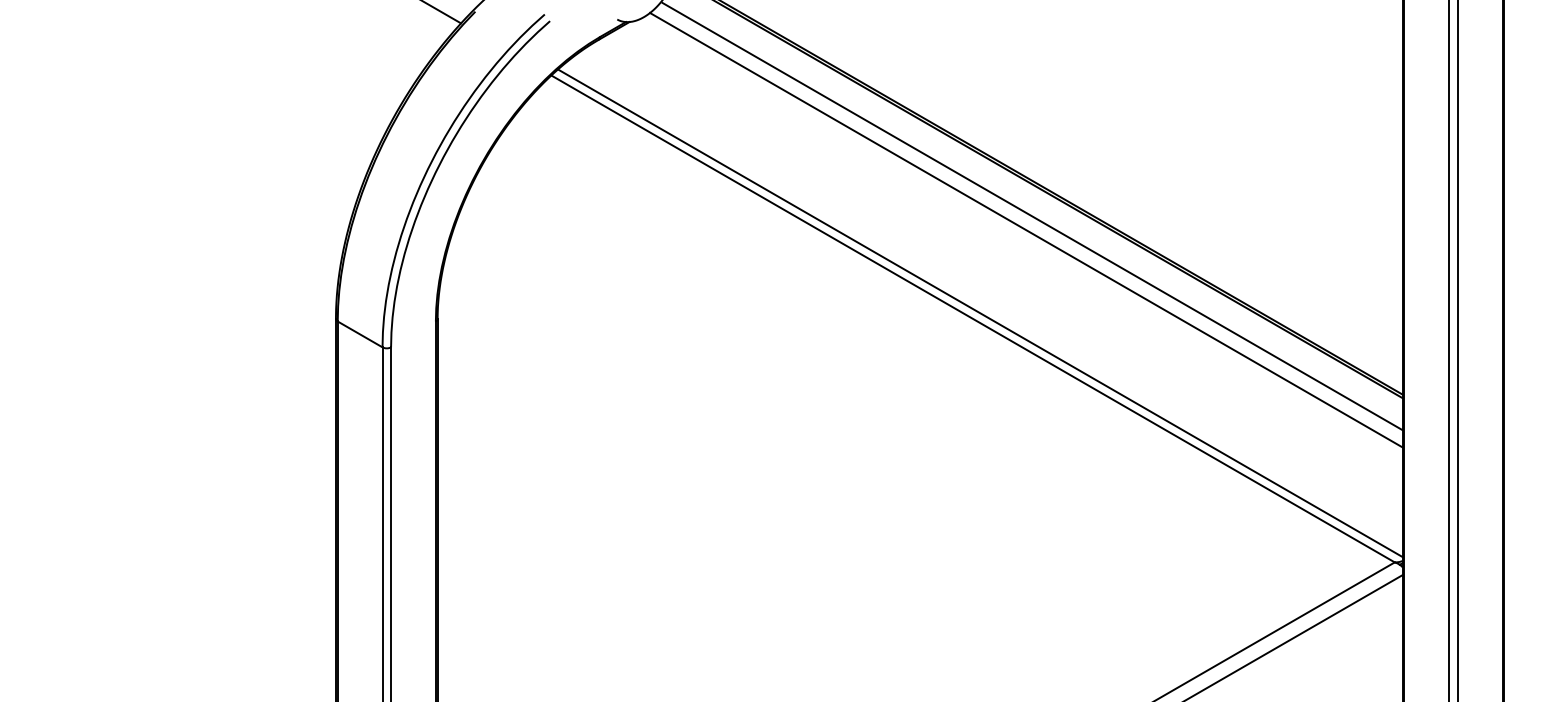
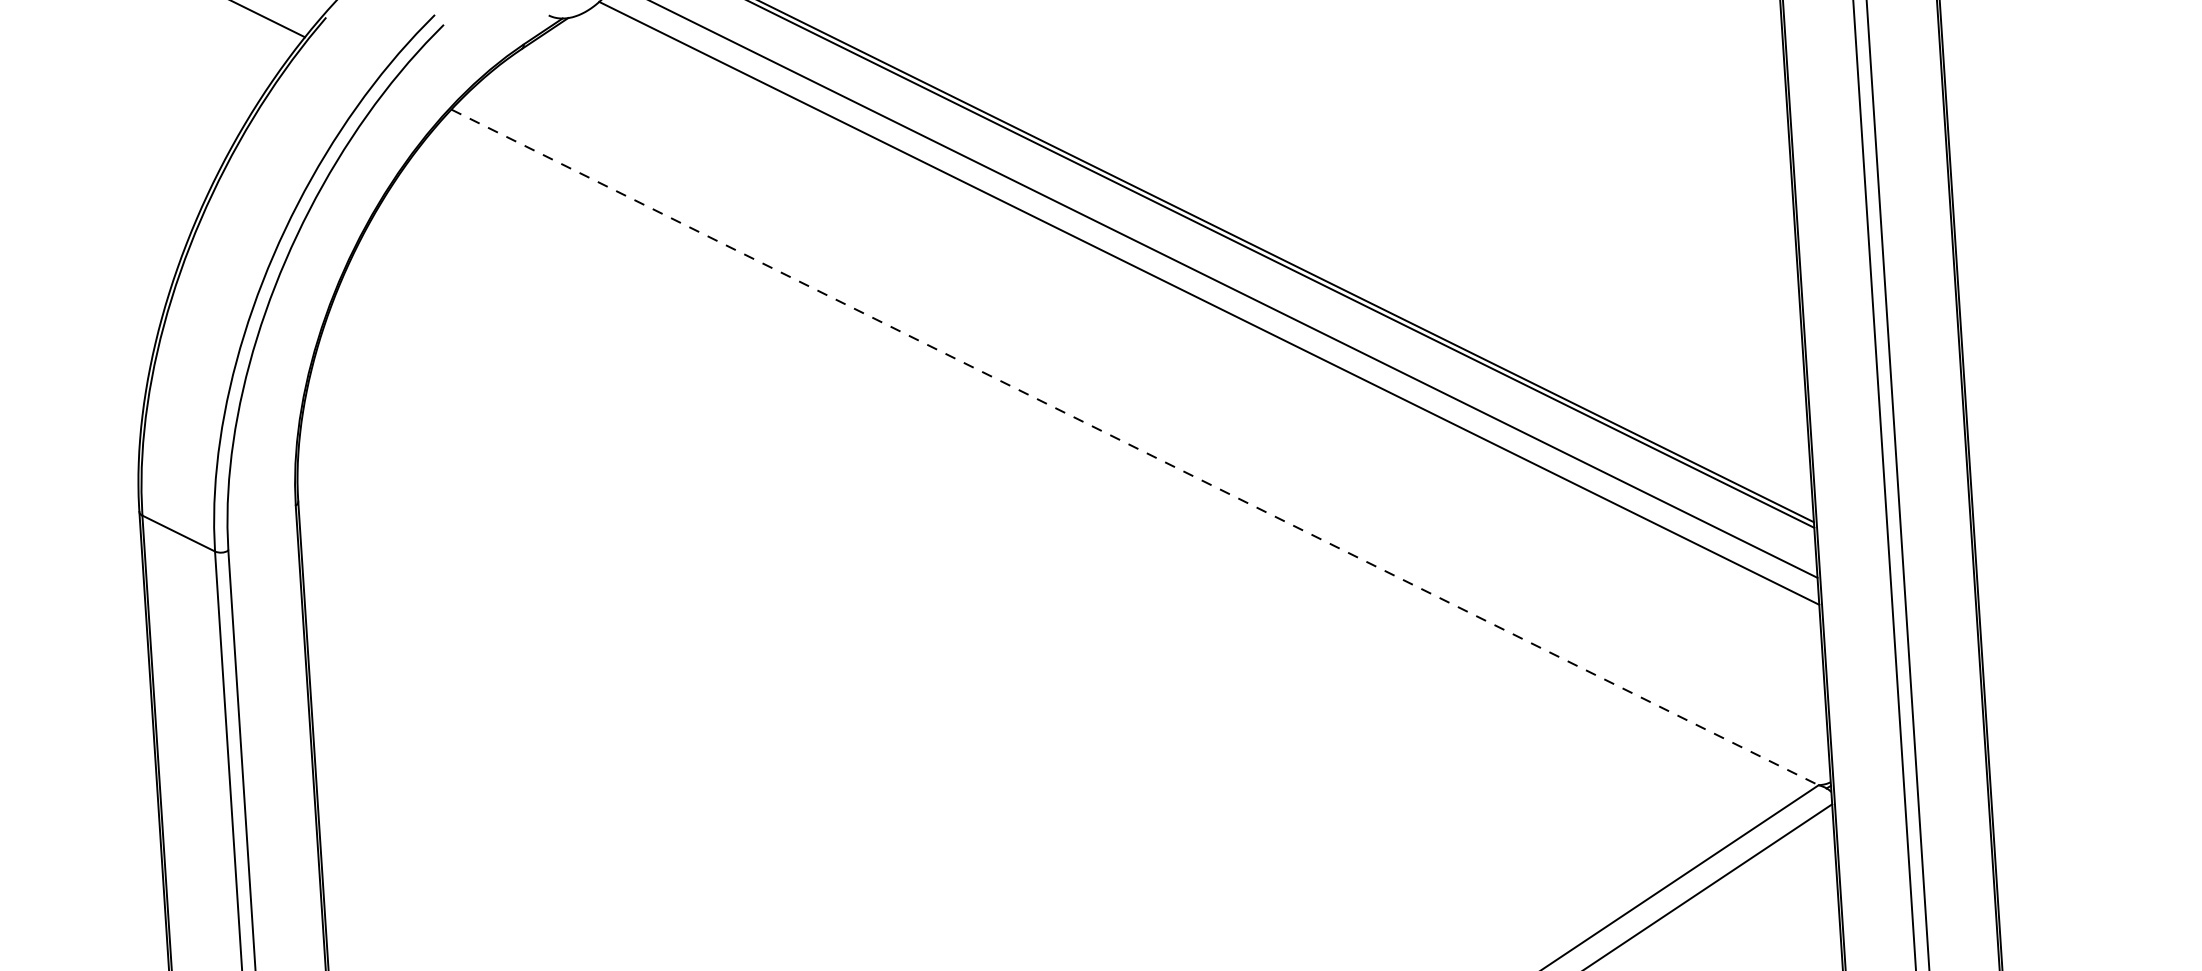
line: (980, 313) -> (1146, 438), removed
line: (973, 318) -> (1135, 446), solid -> dashed

